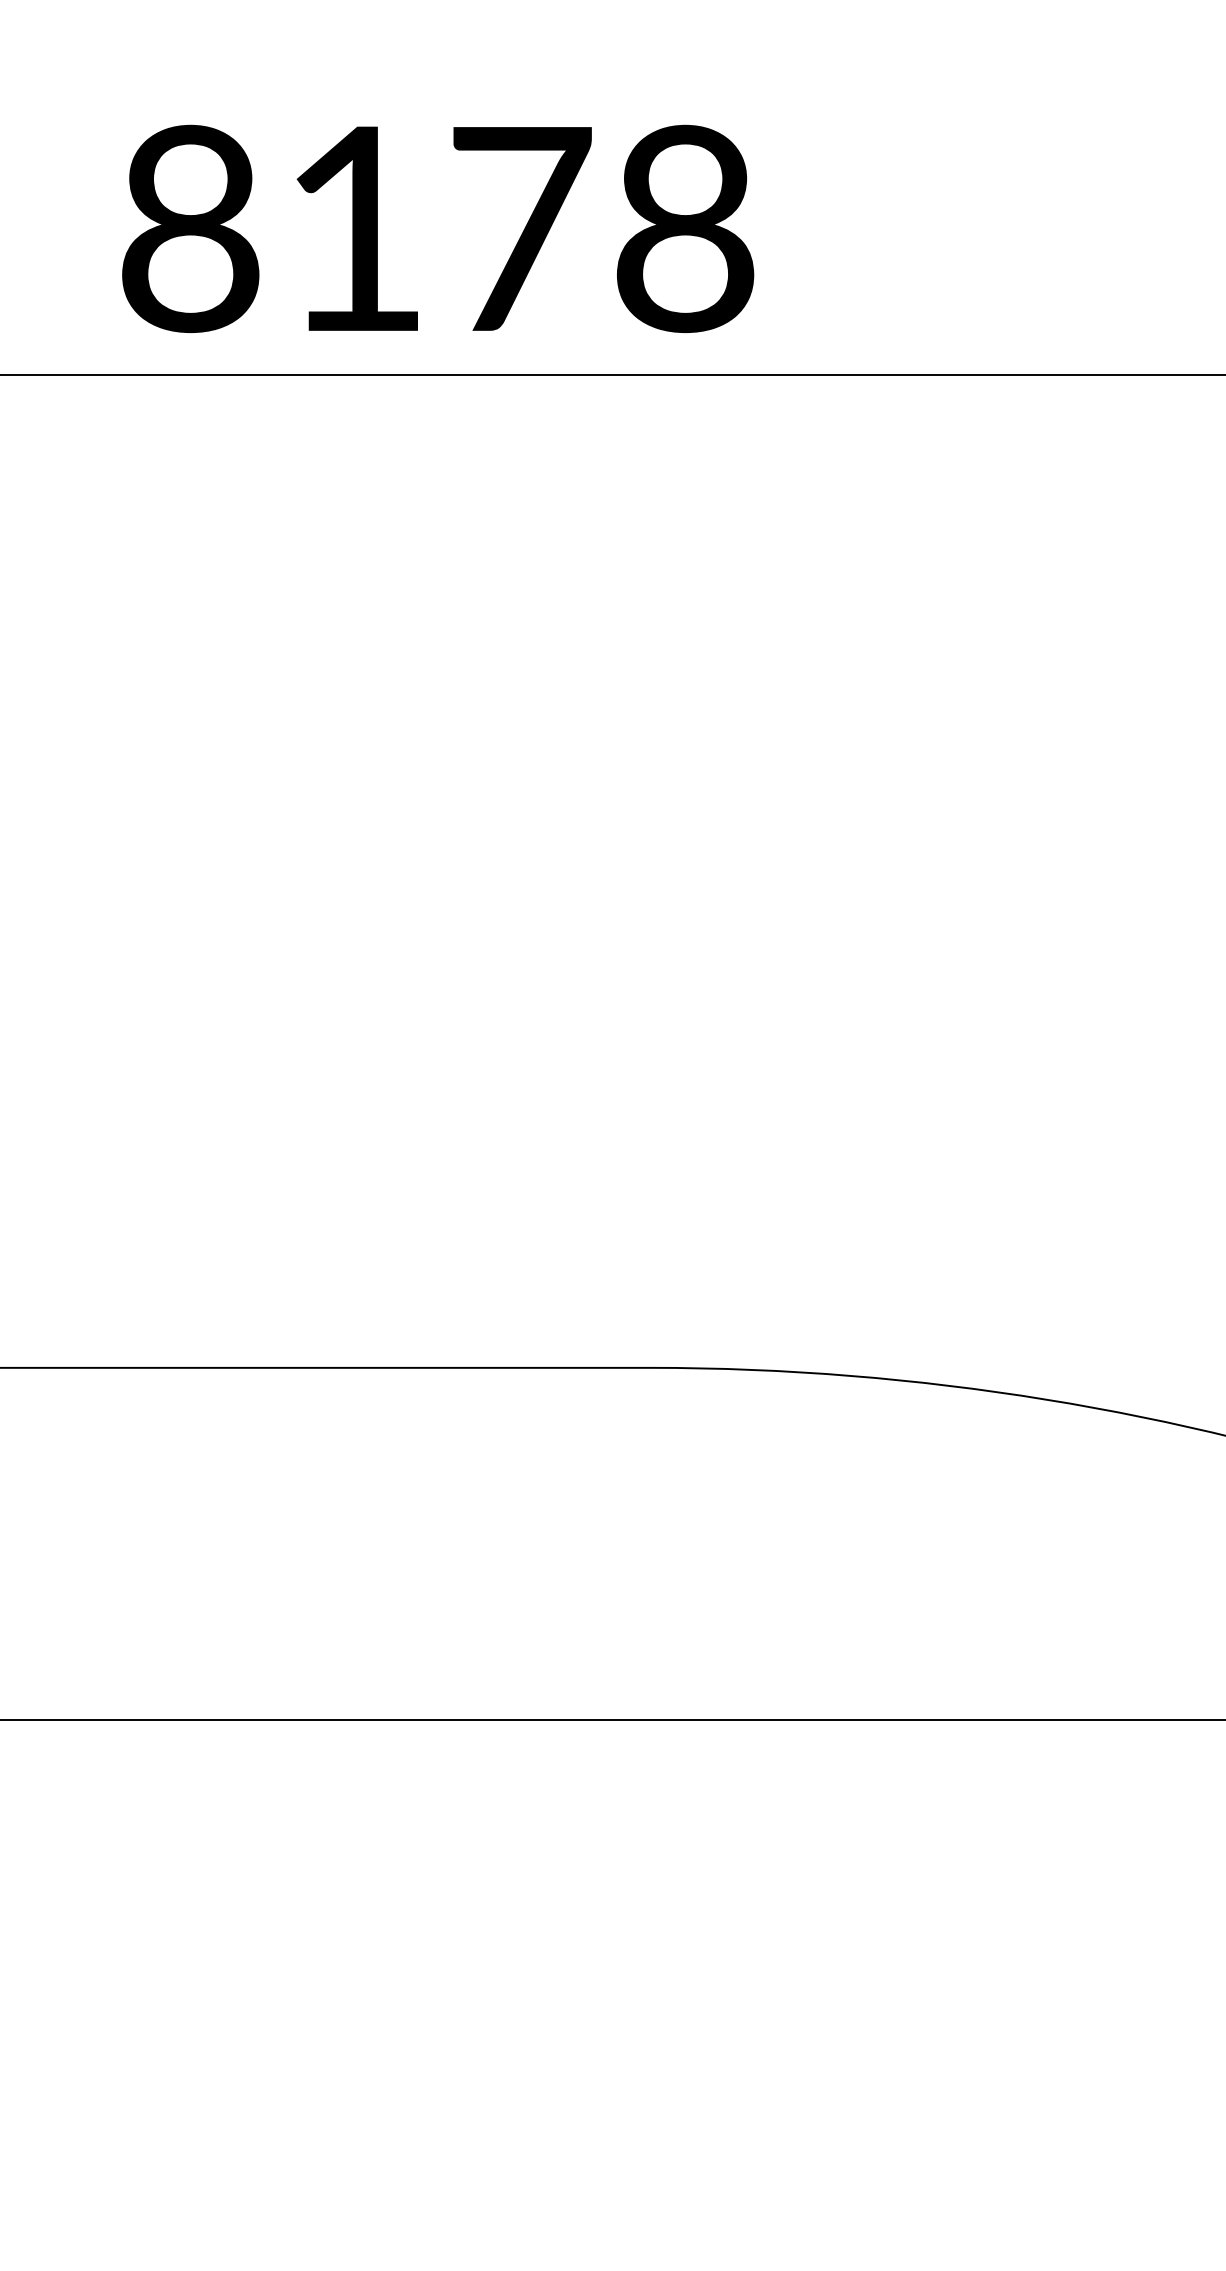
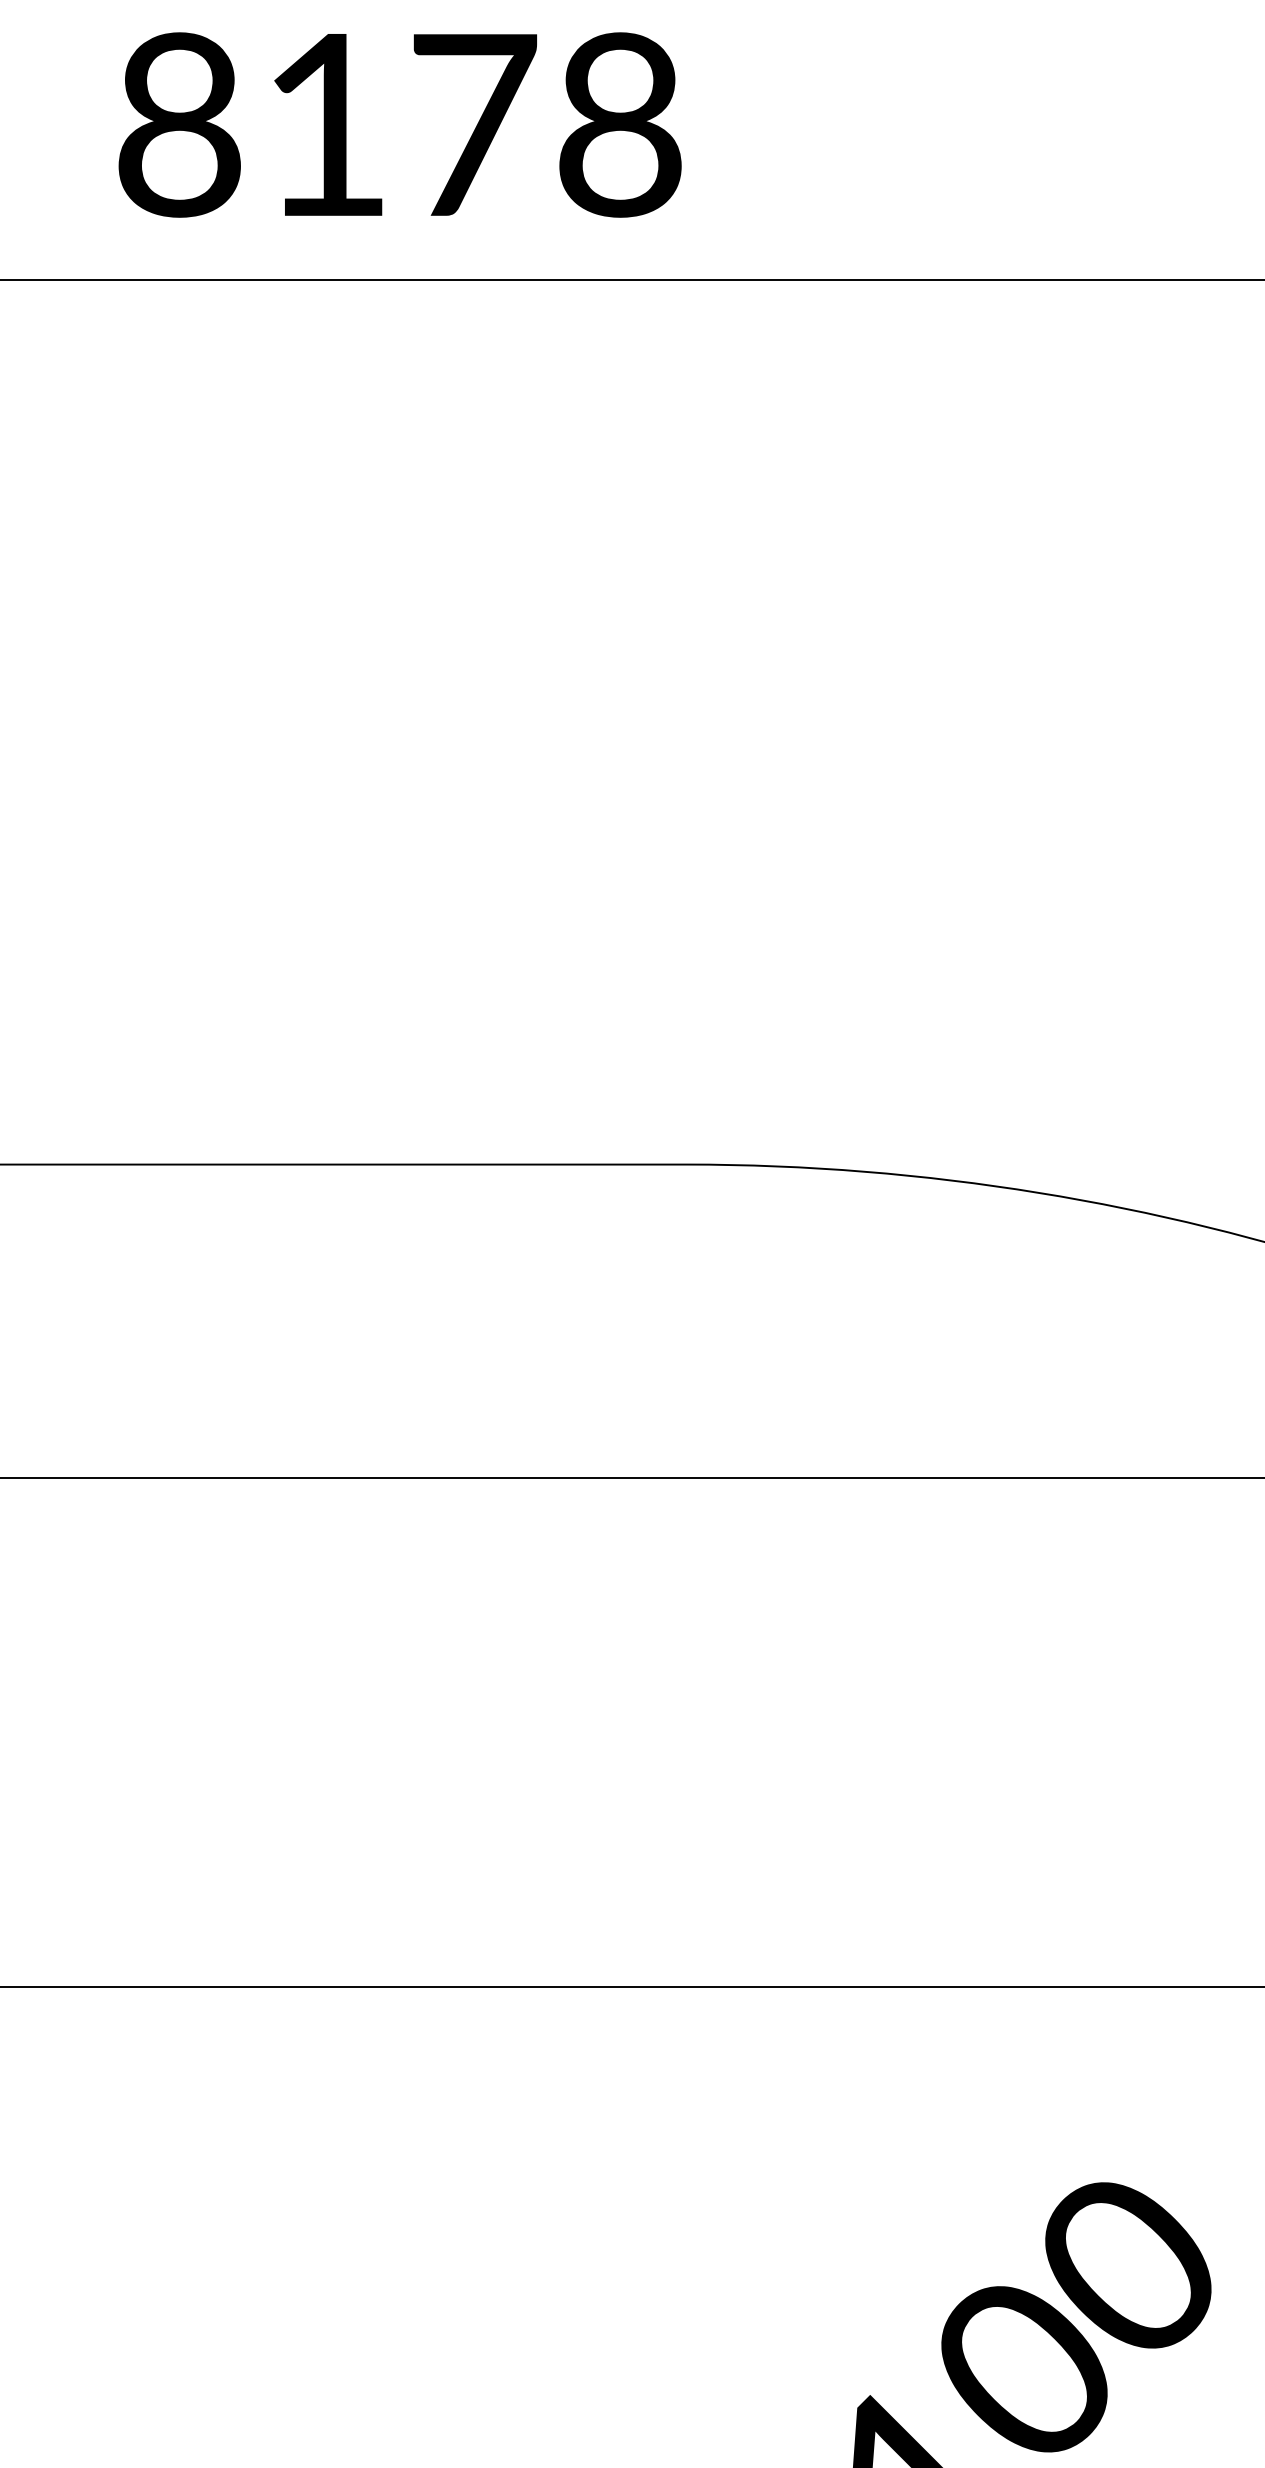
text: (437, 228) -> (399, 124), moved

